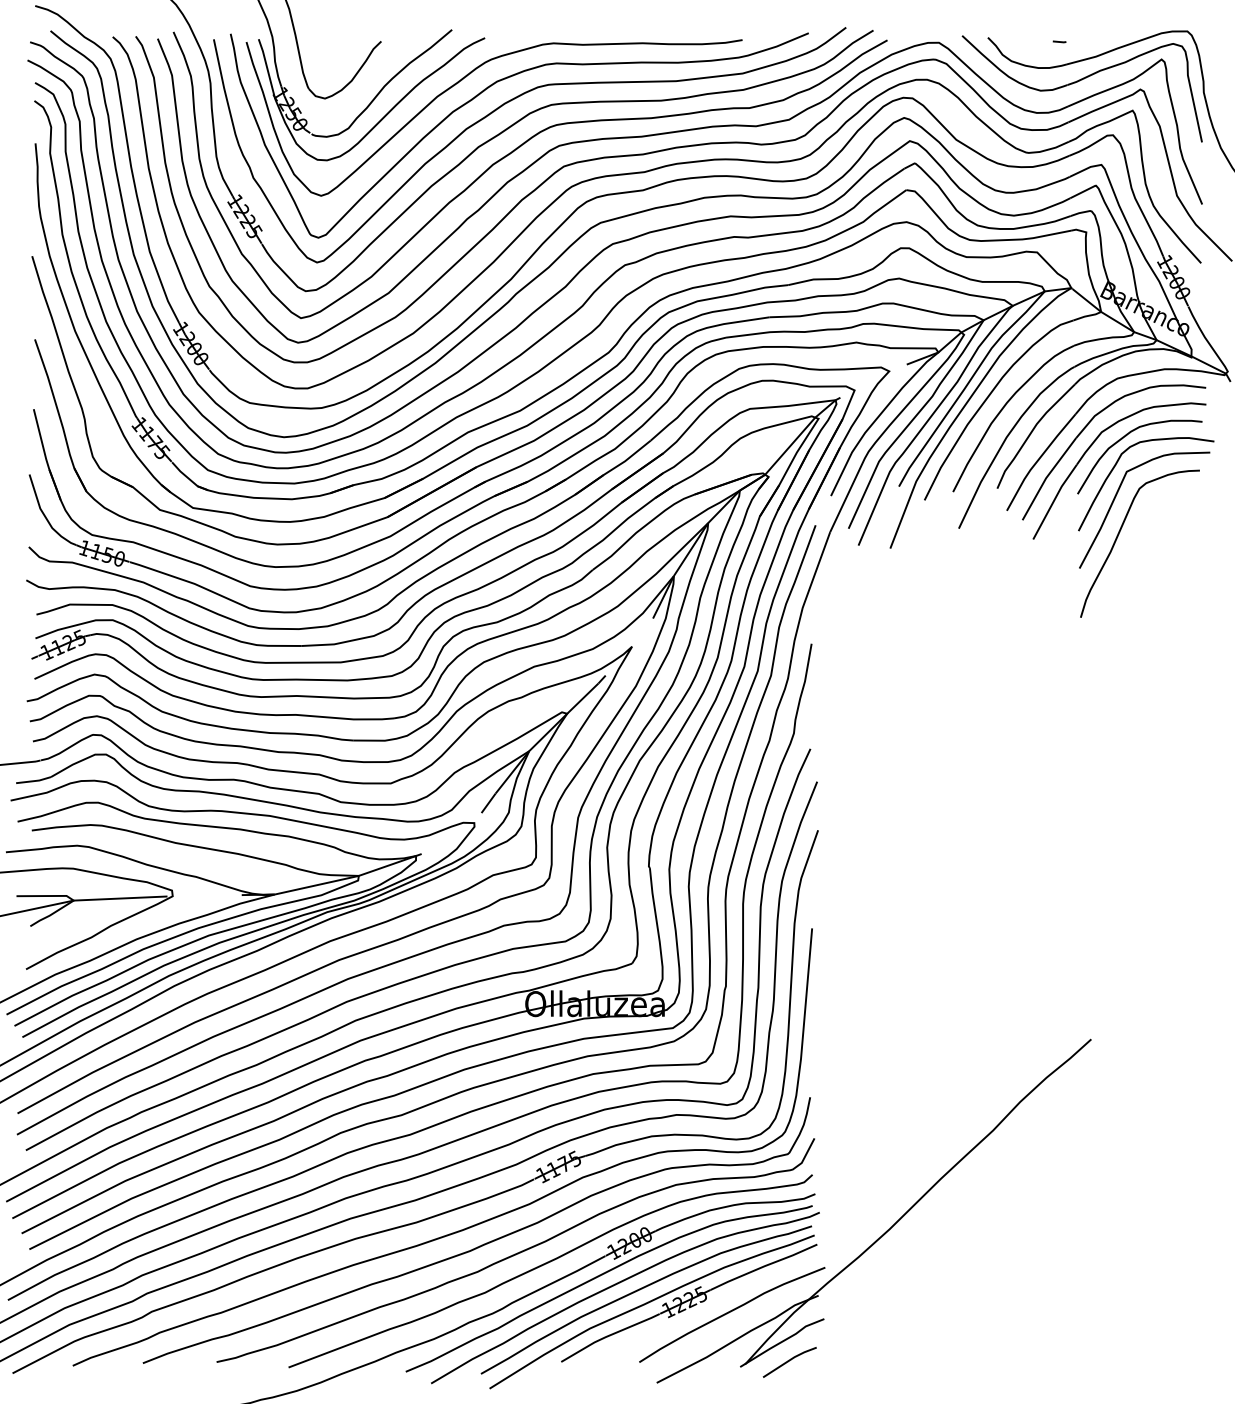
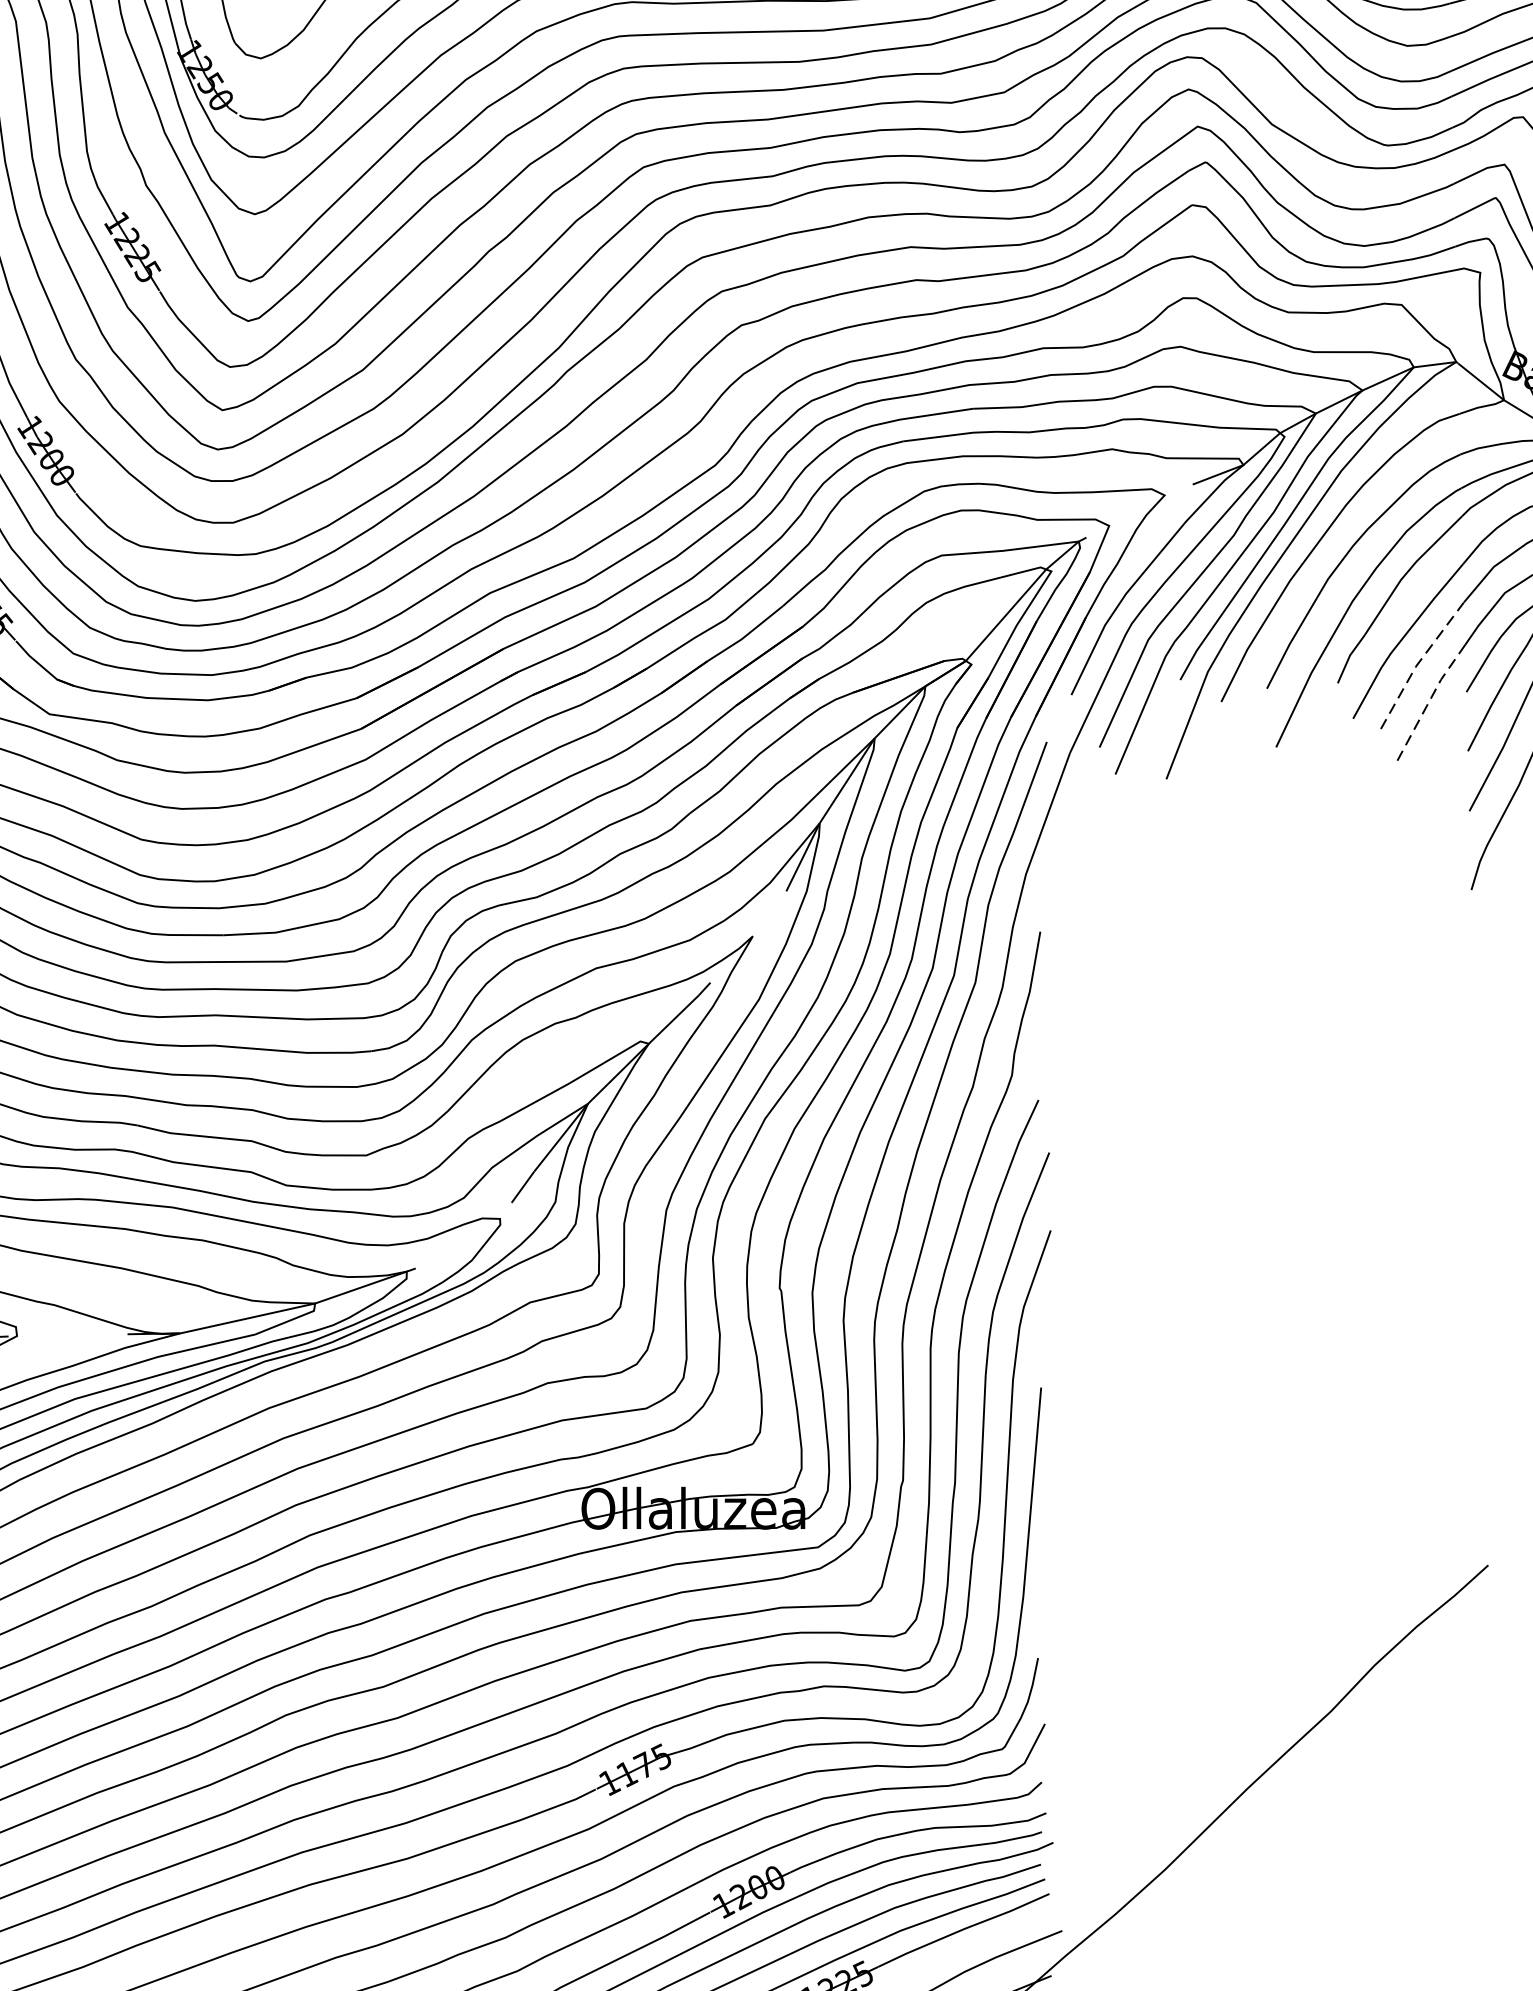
line: (1046, 477) -> (1416, 665), solid -> dashed
line: (1053, 501) -> (1427, 703), solid -> dashed

